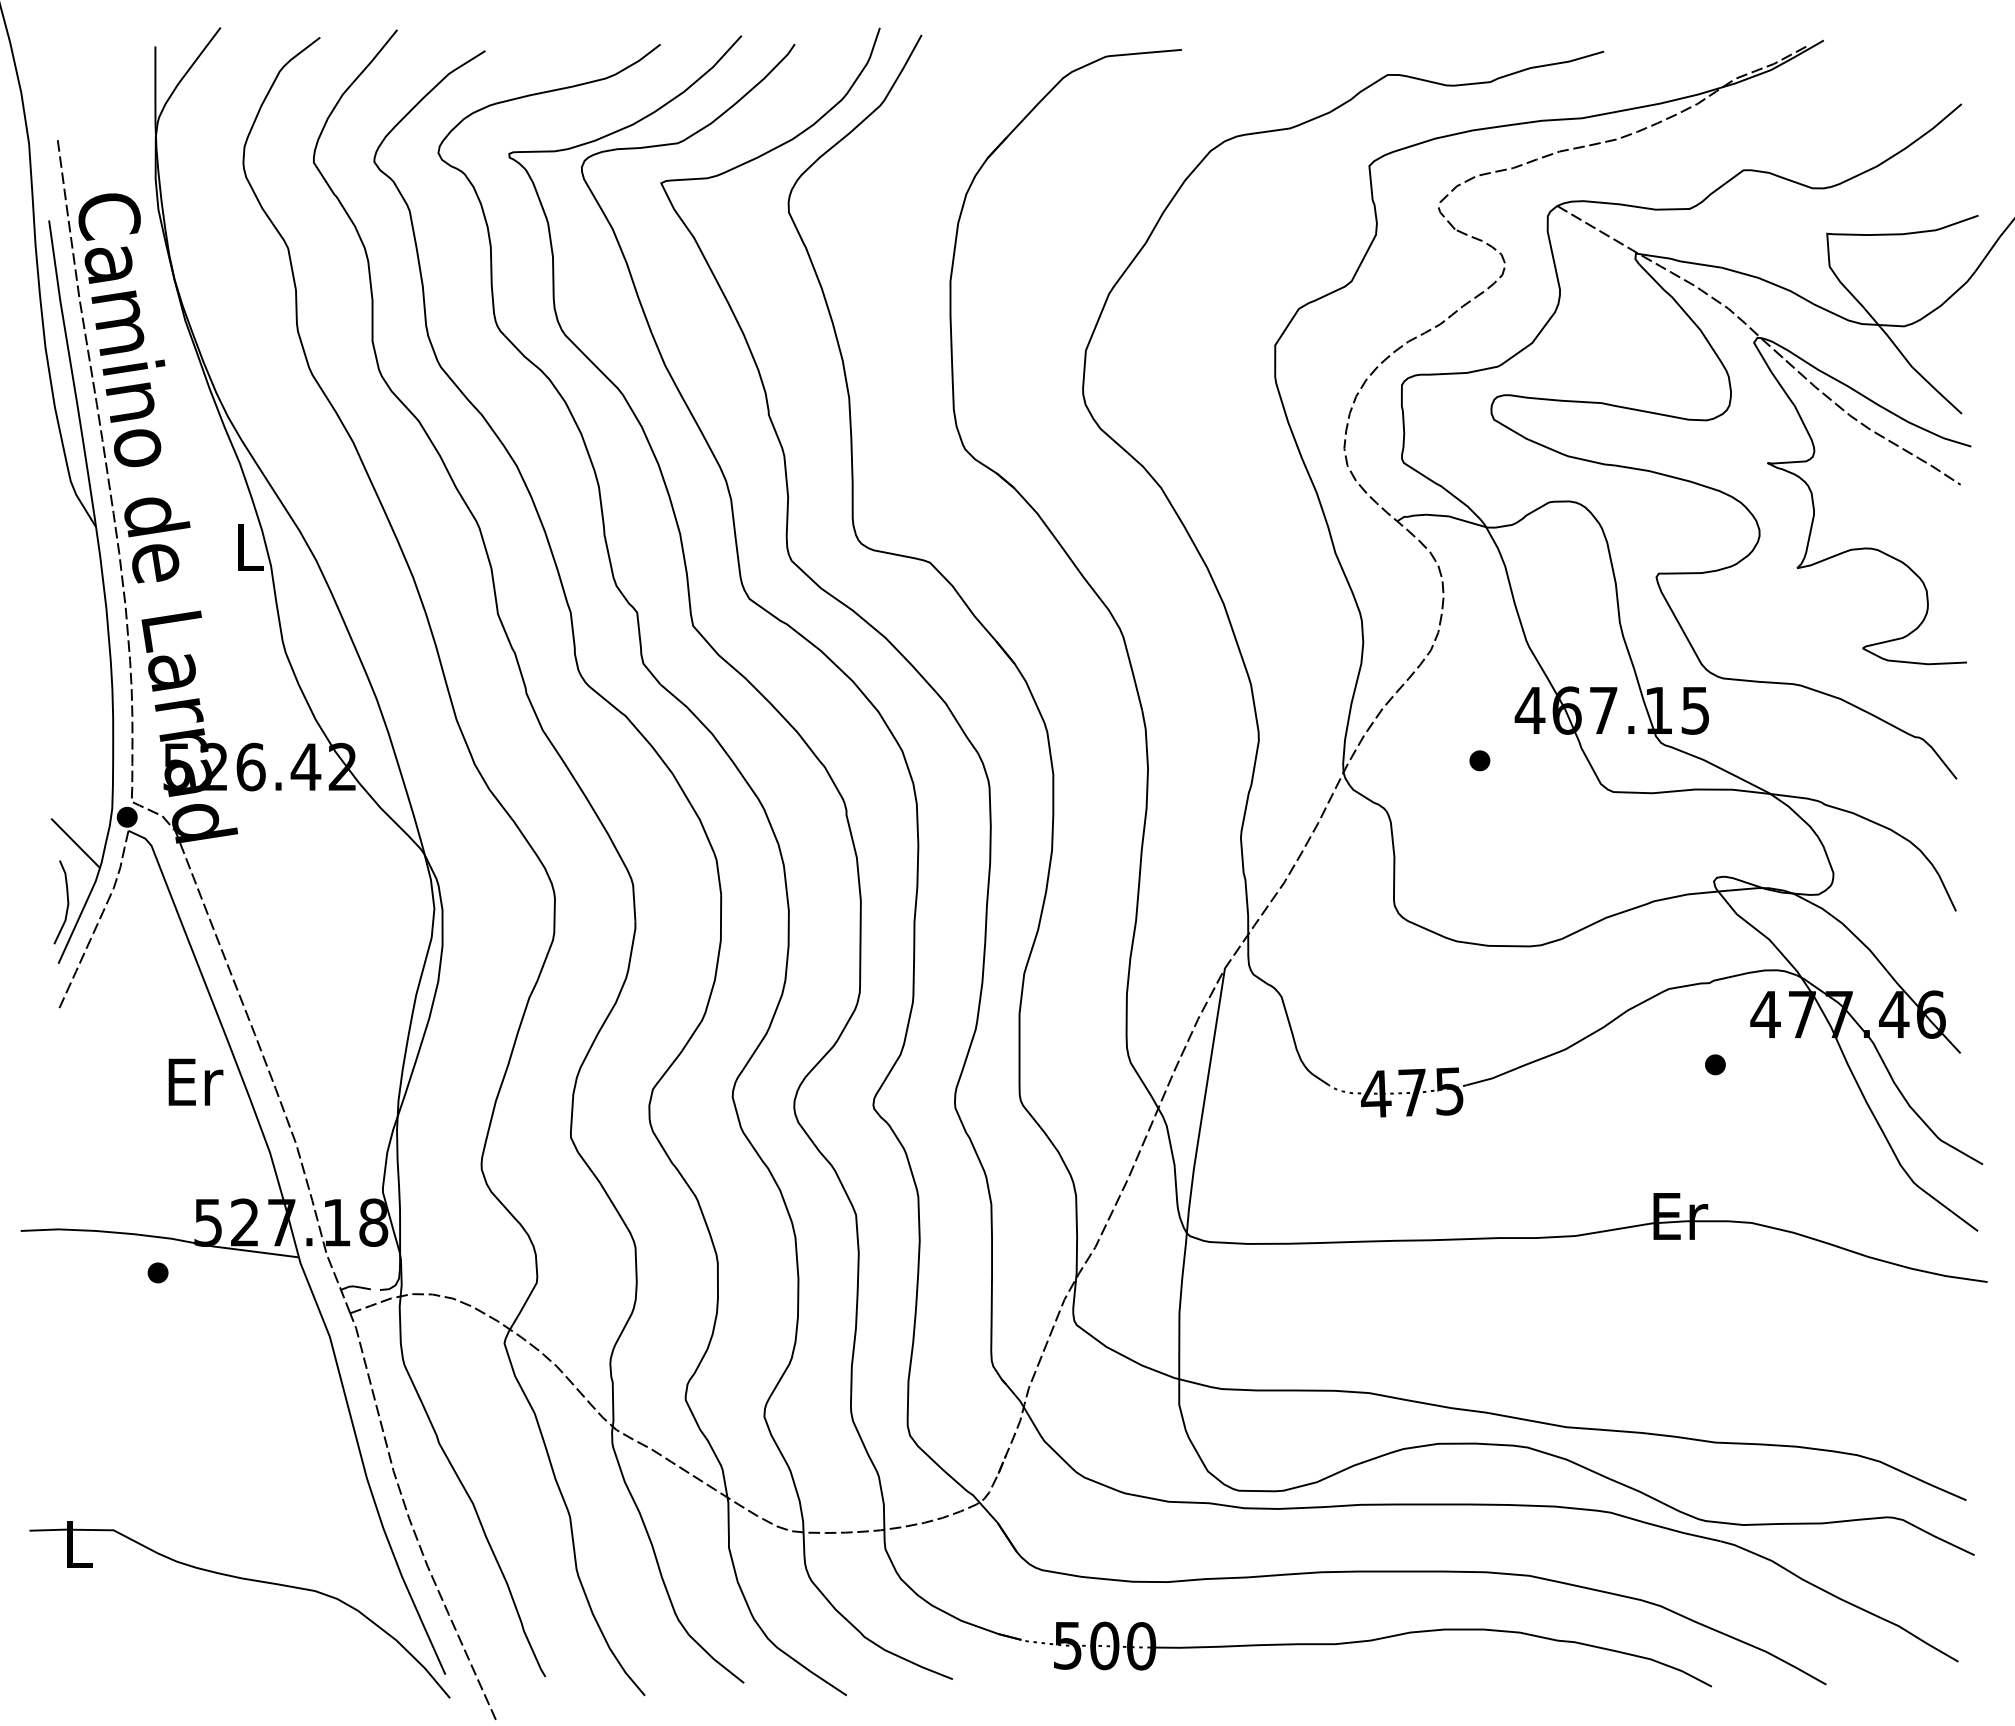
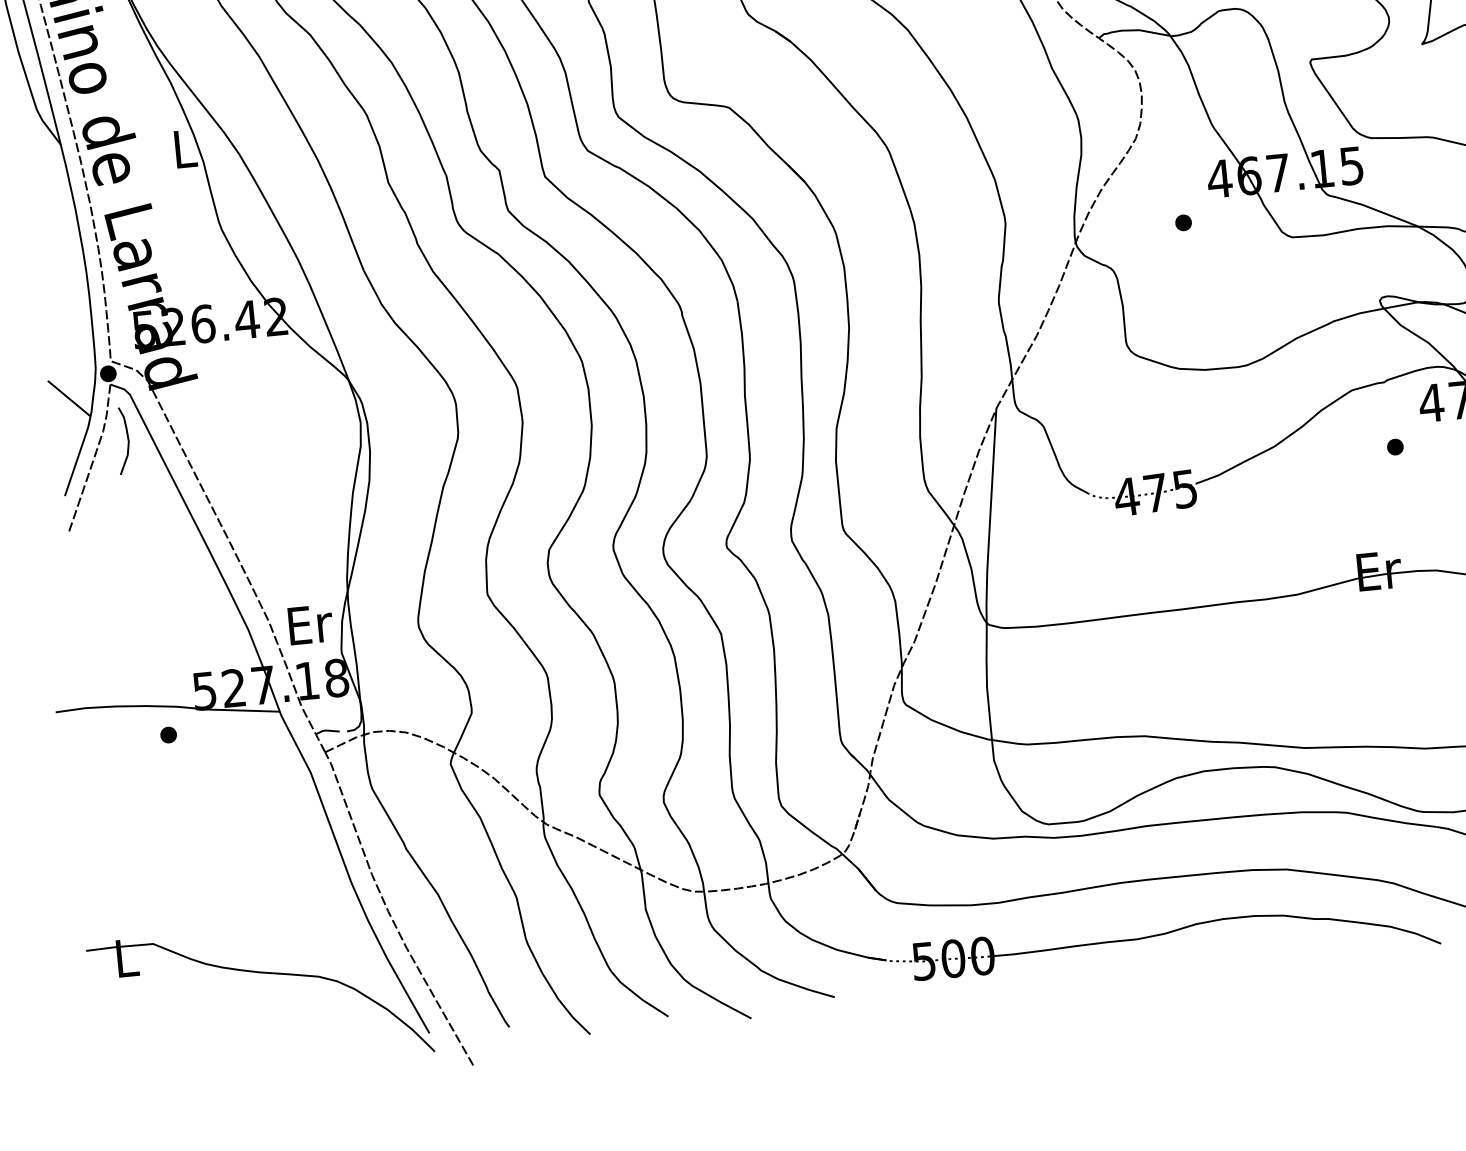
curve: (67, 902) -> (128, 440), moved
text: (195, 1081) -> (310, 624), moved

